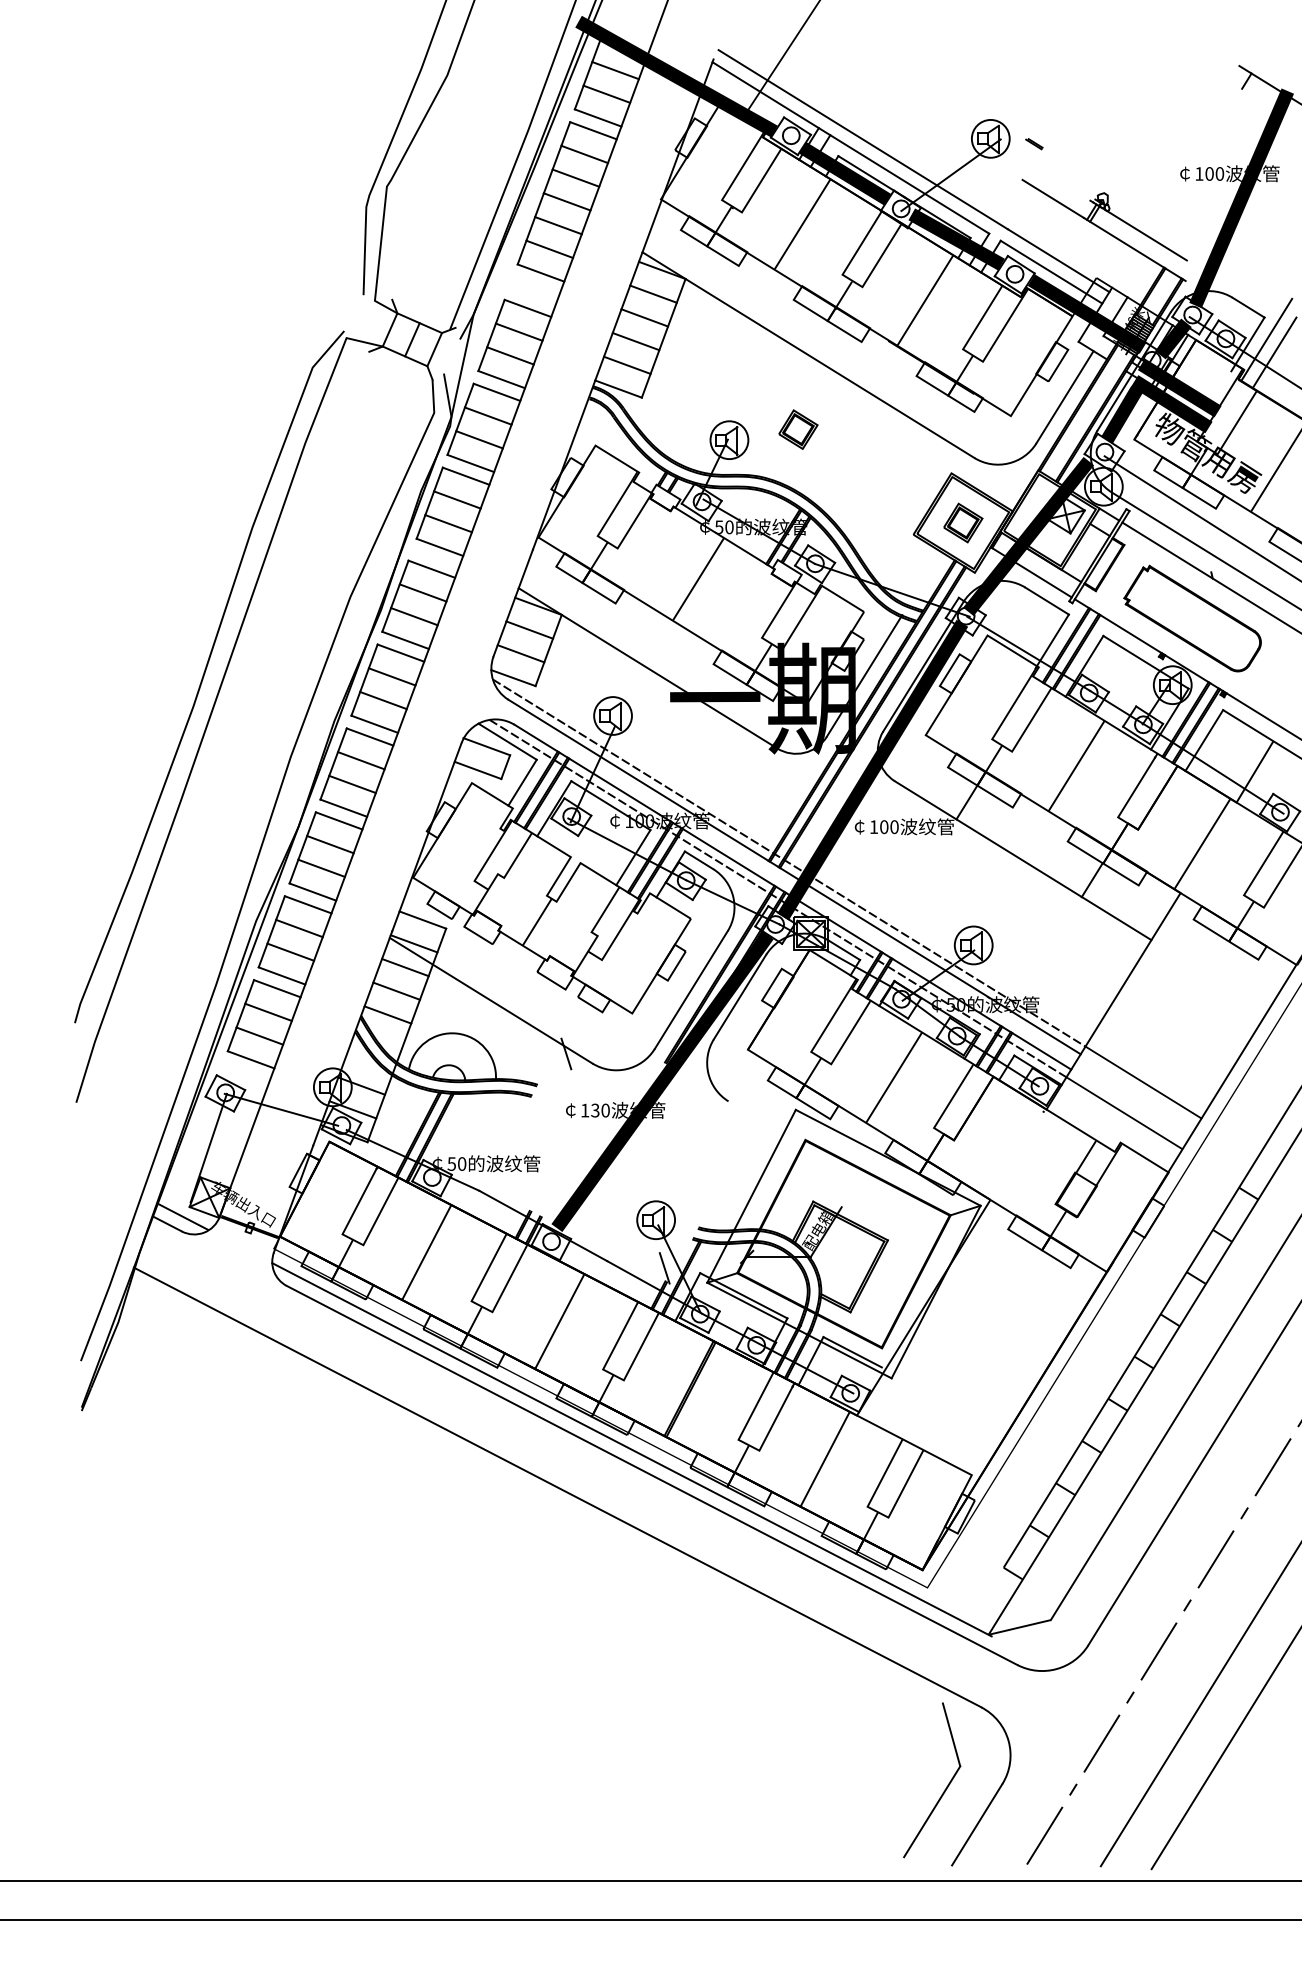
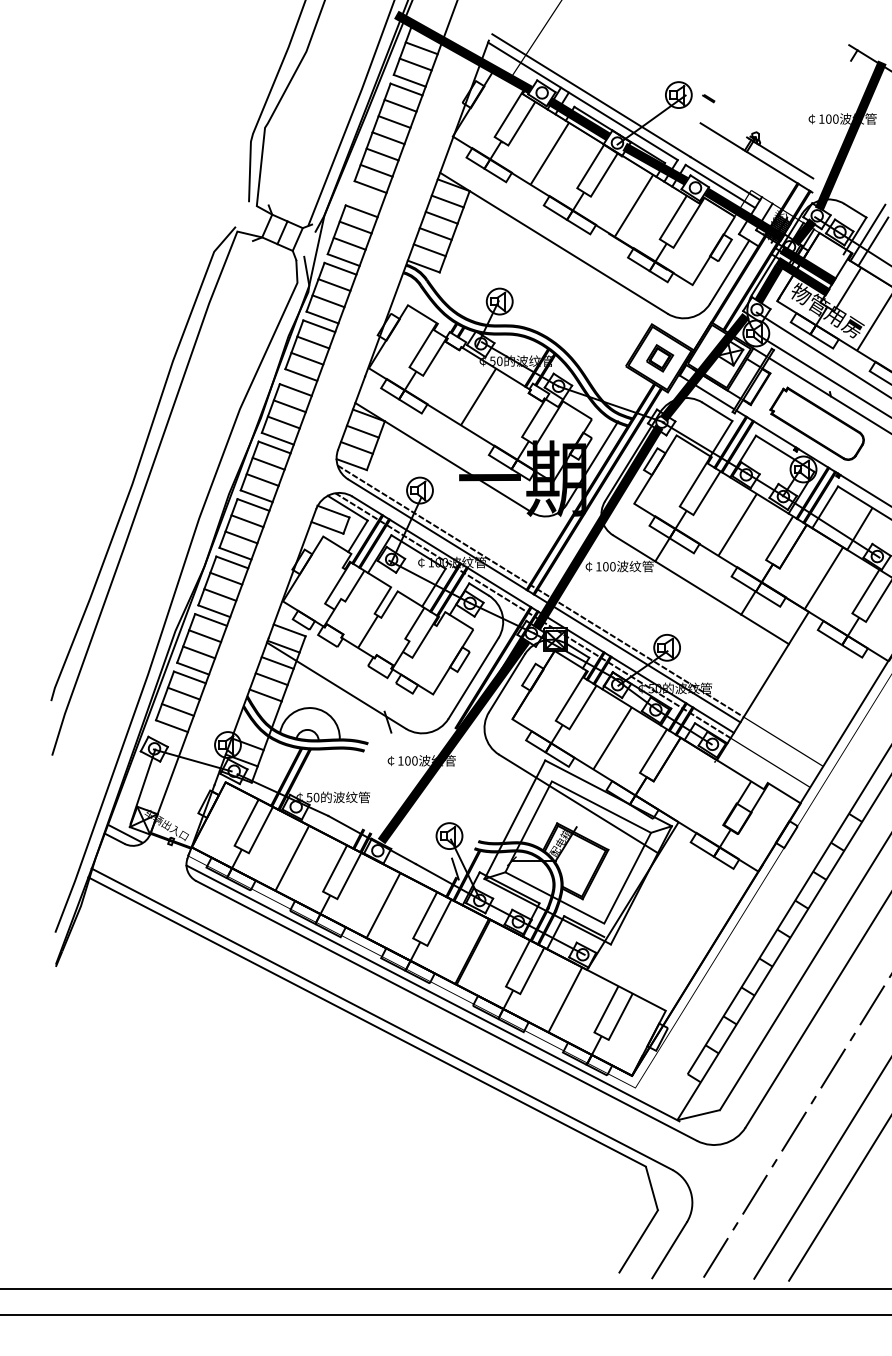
part: (799, 429) -> (547, 294), removed
text: (594, 1109) -> (407, 760), 130 -> 100
line: (844, 1172) -> (578, 803), added
line: (534, 1490) -> (366, 1021), added

